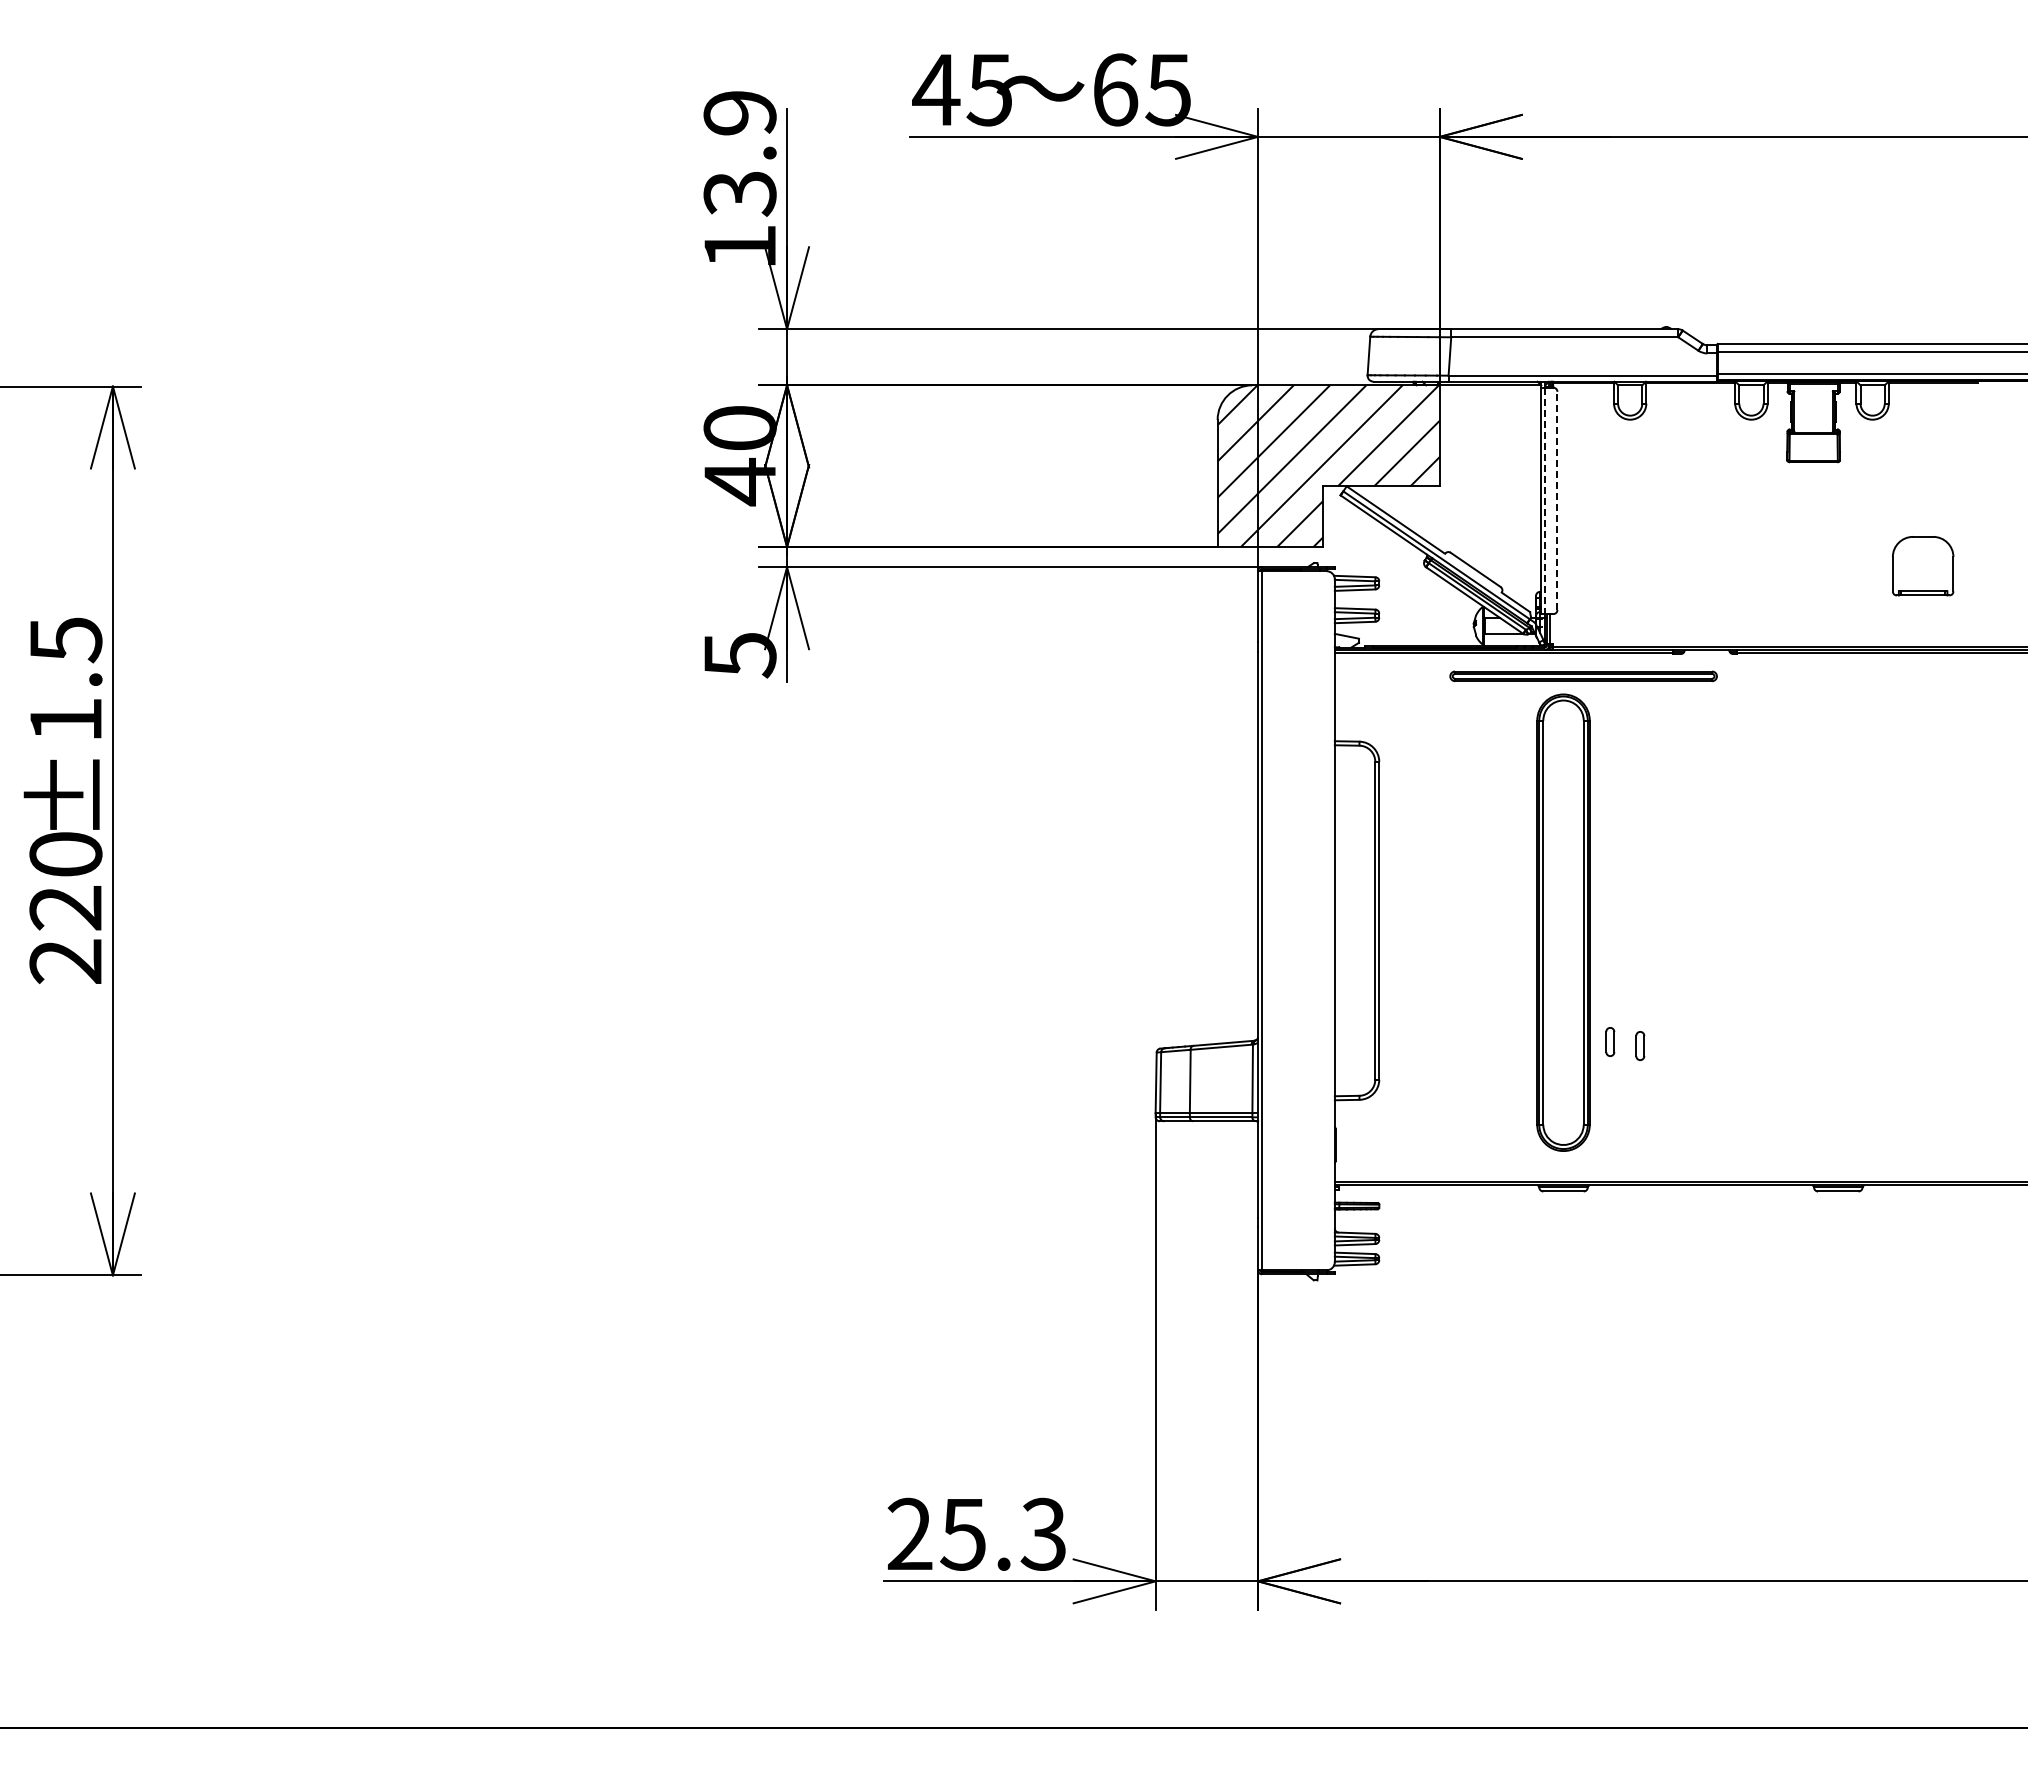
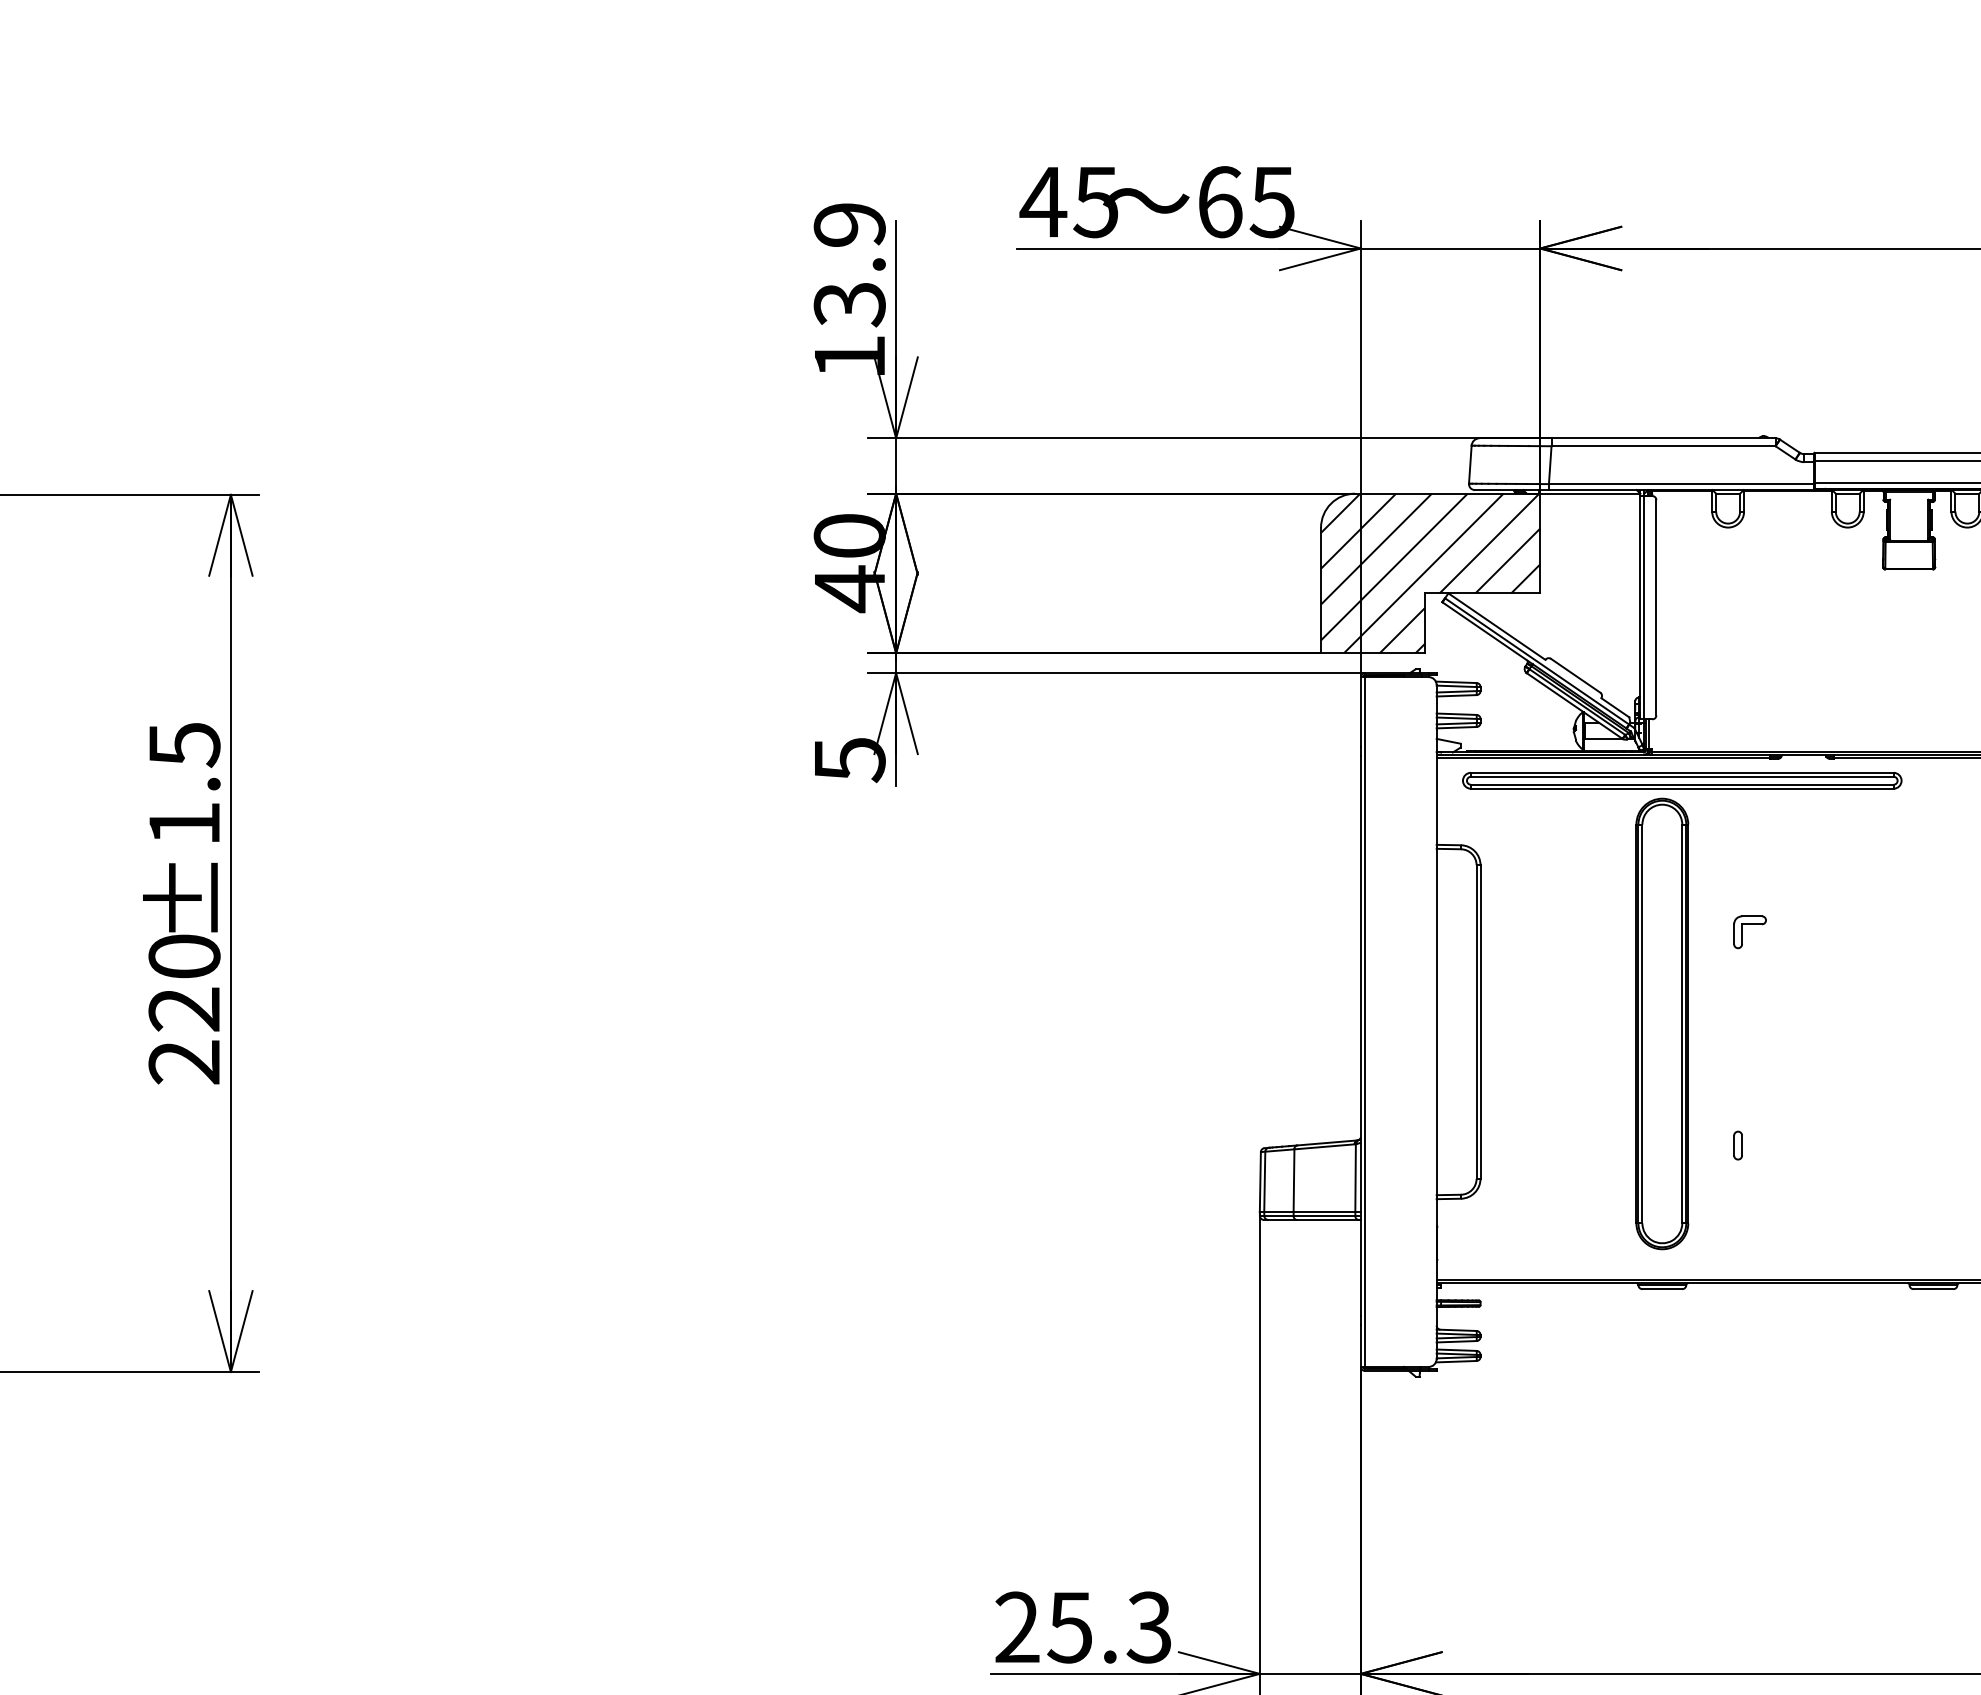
line: (1557, 500) -> (1656, 607), dashed -> solid
line: (1545, 501) -> (1644, 608), dashed -> solid
part: (1583, 676) -> (1682, 780), size x1.67
part: (1652, 822) -> (1750, 925), added
part: (1610, 1041) -> (1708, 1141), removed

